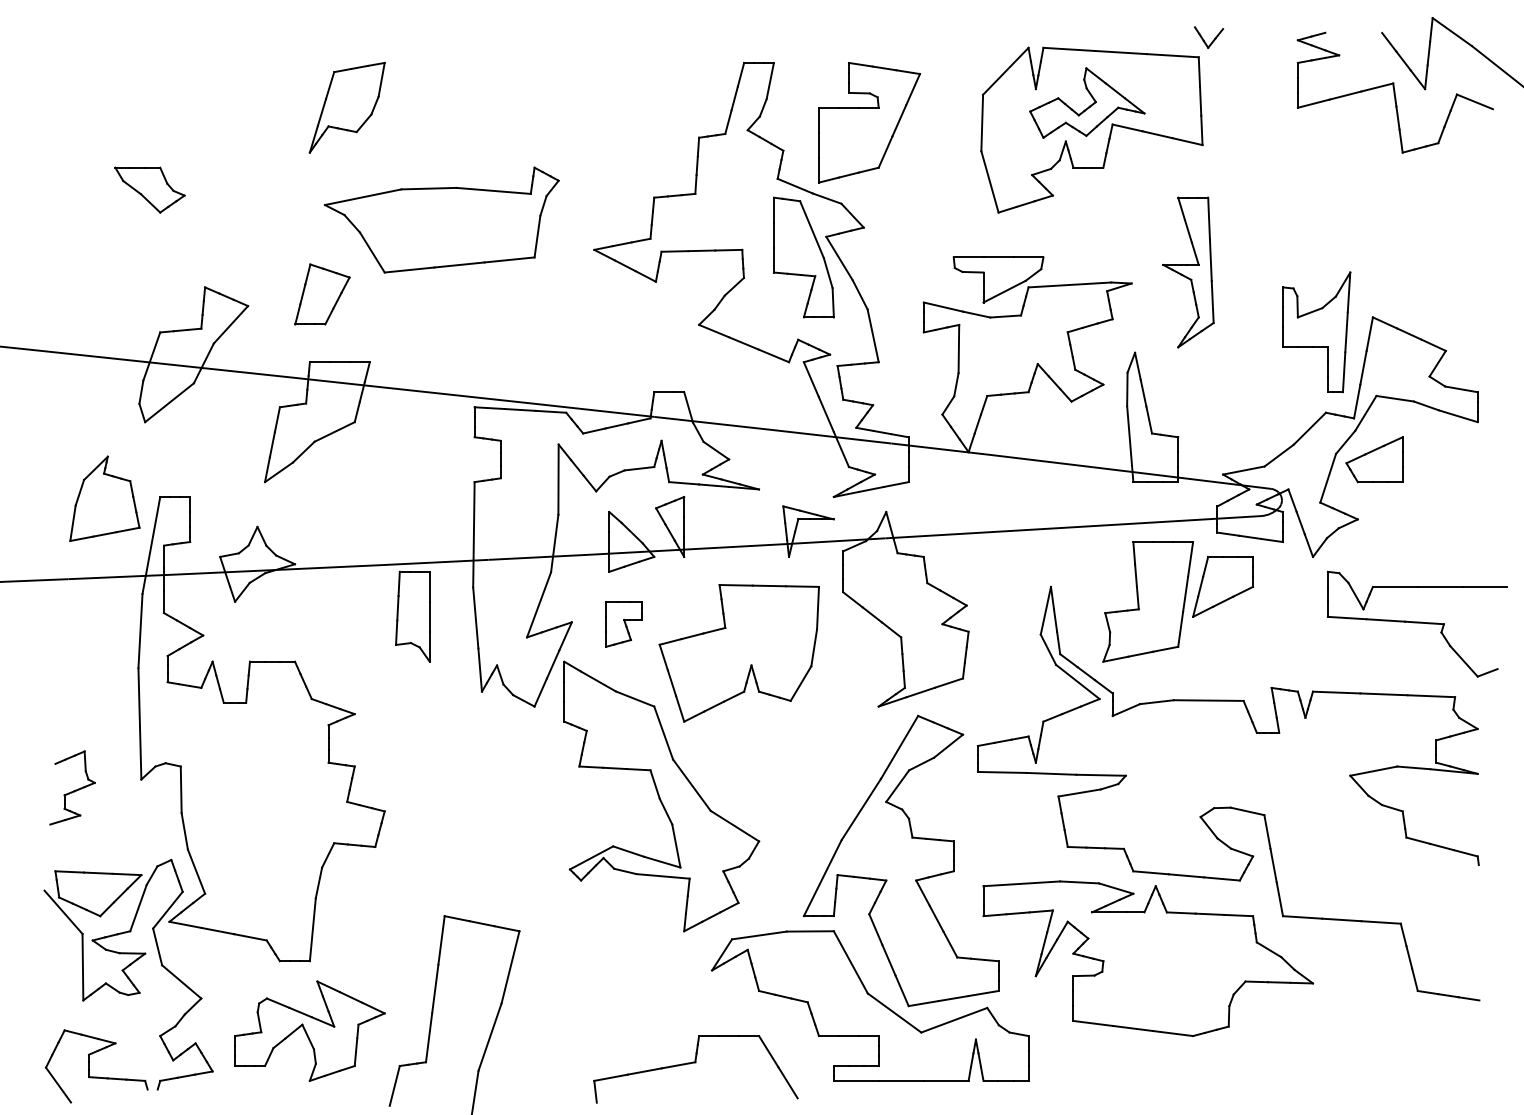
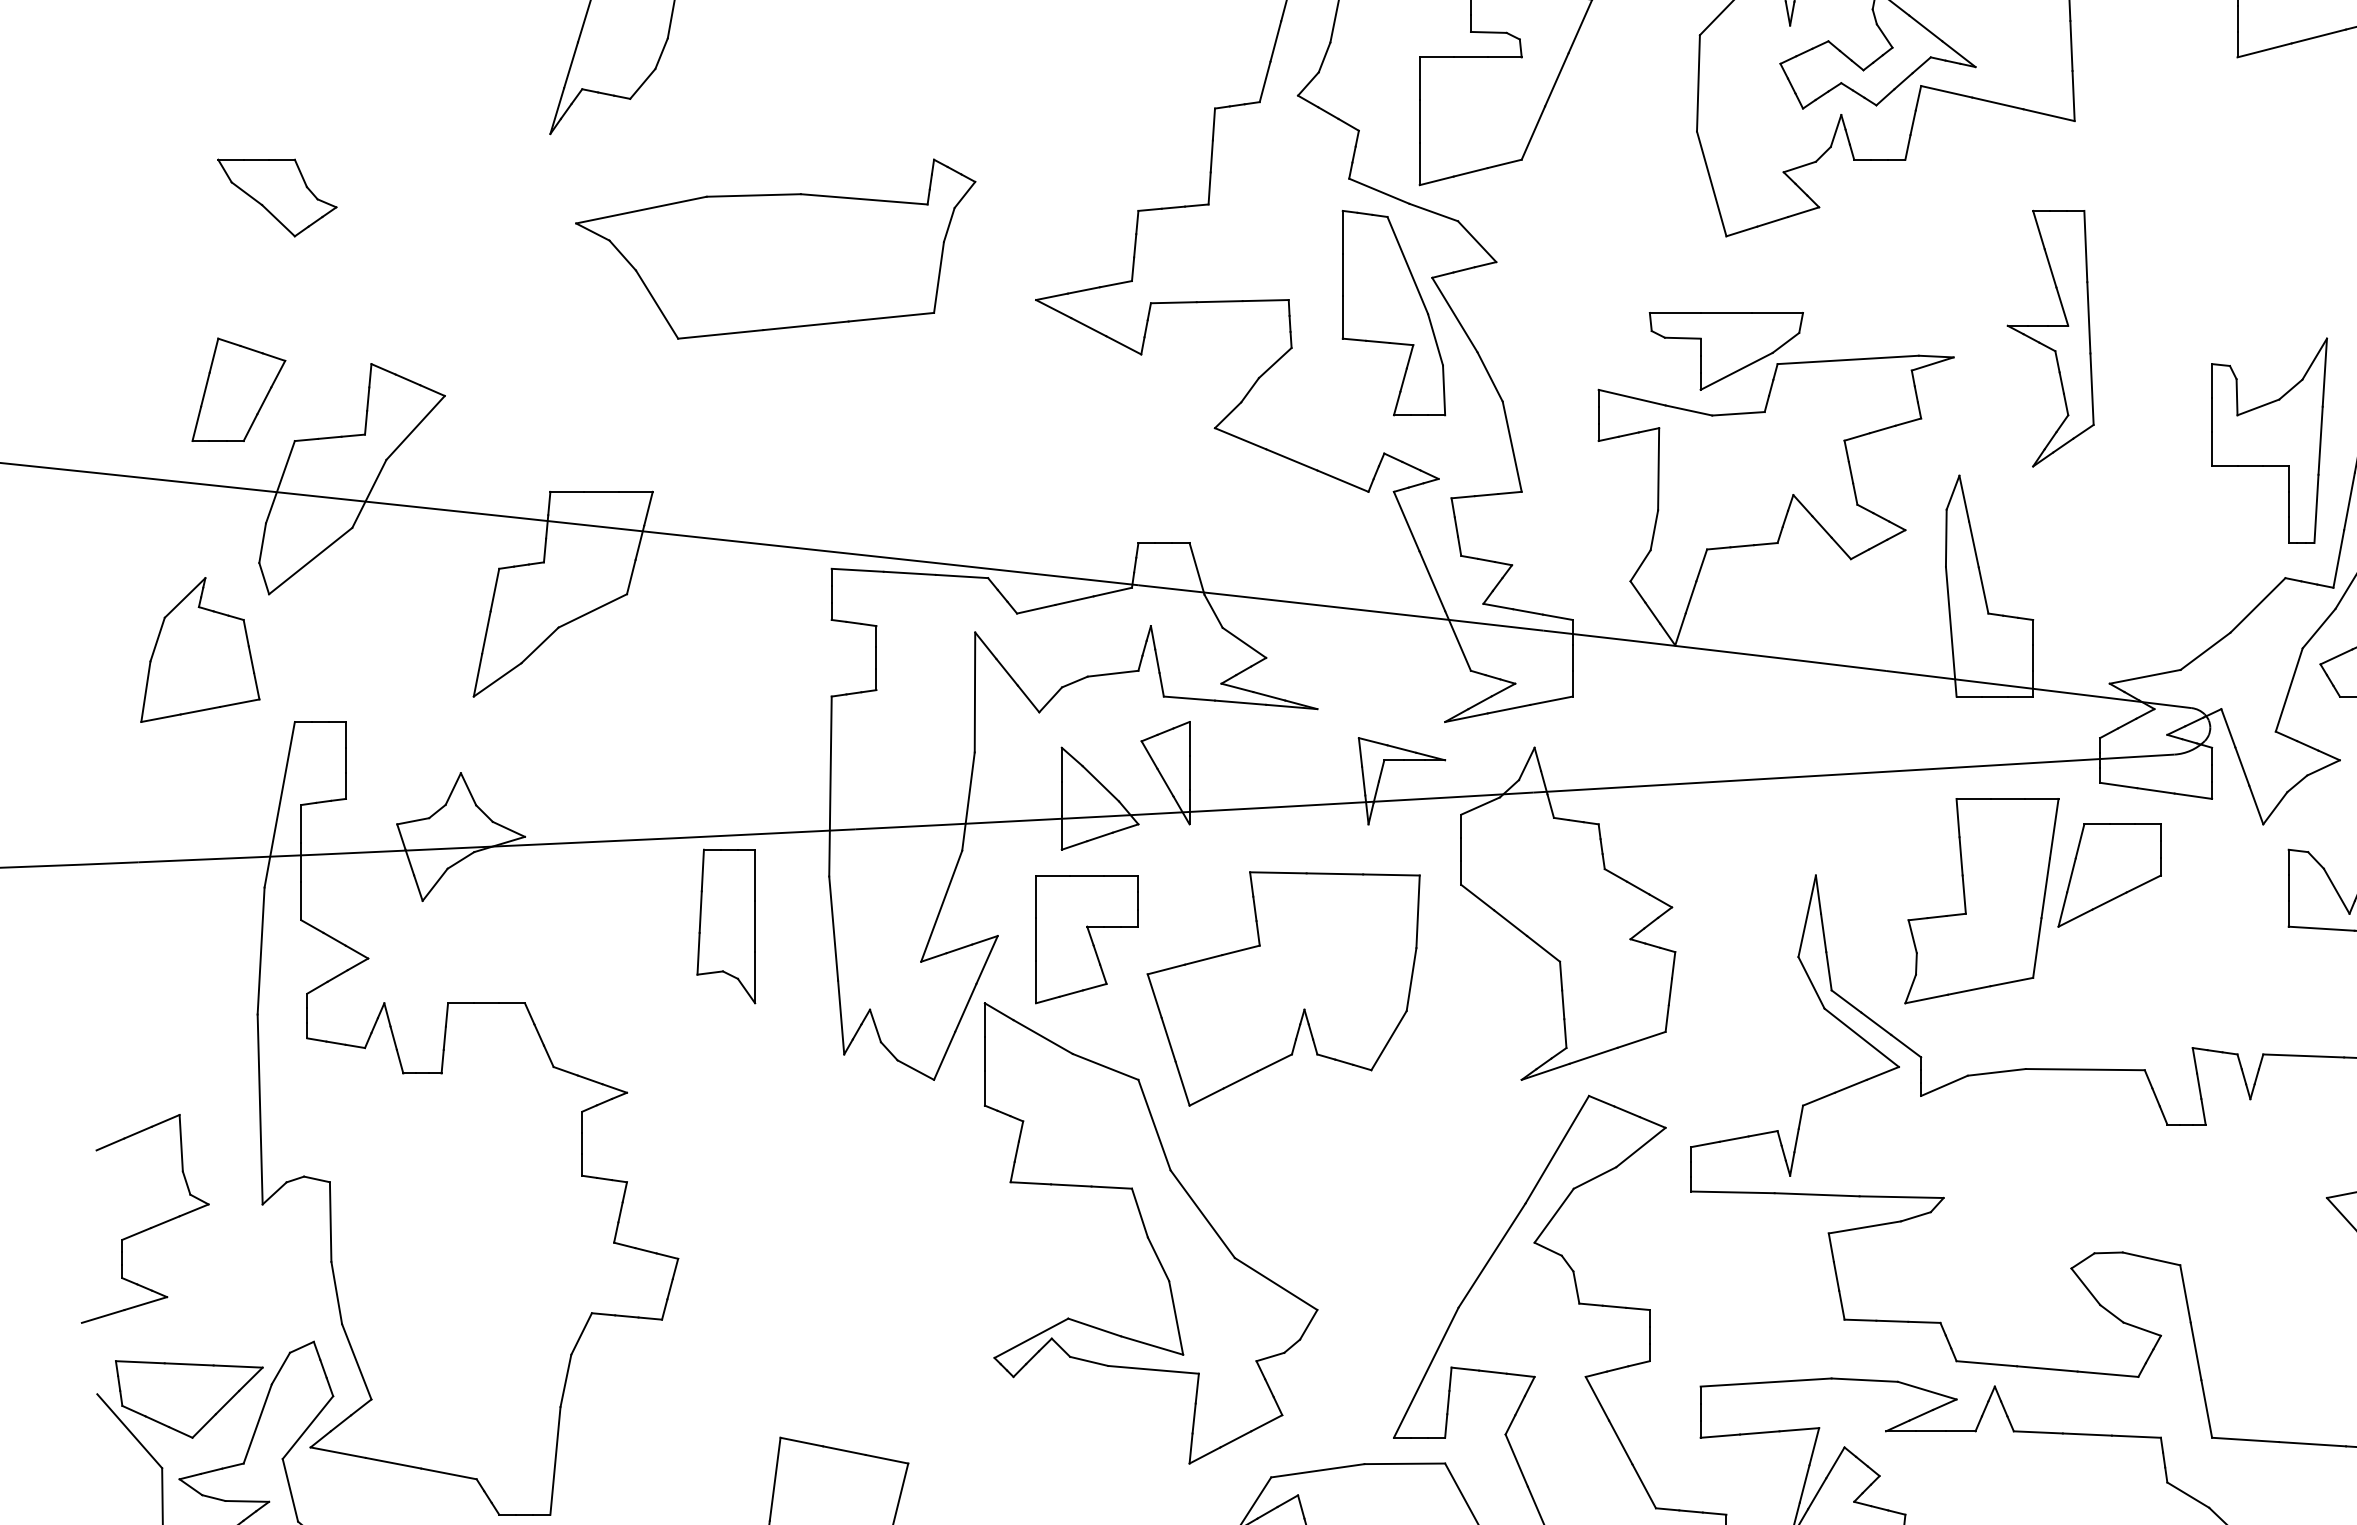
part: (322, 294) -> (238, 389), moved
part: (104, 498) -> (199, 649), moved
part: (623, 624) -> (1085, 939), size x1.67
part: (72, 787) -> (145, 1218), size x1.67

